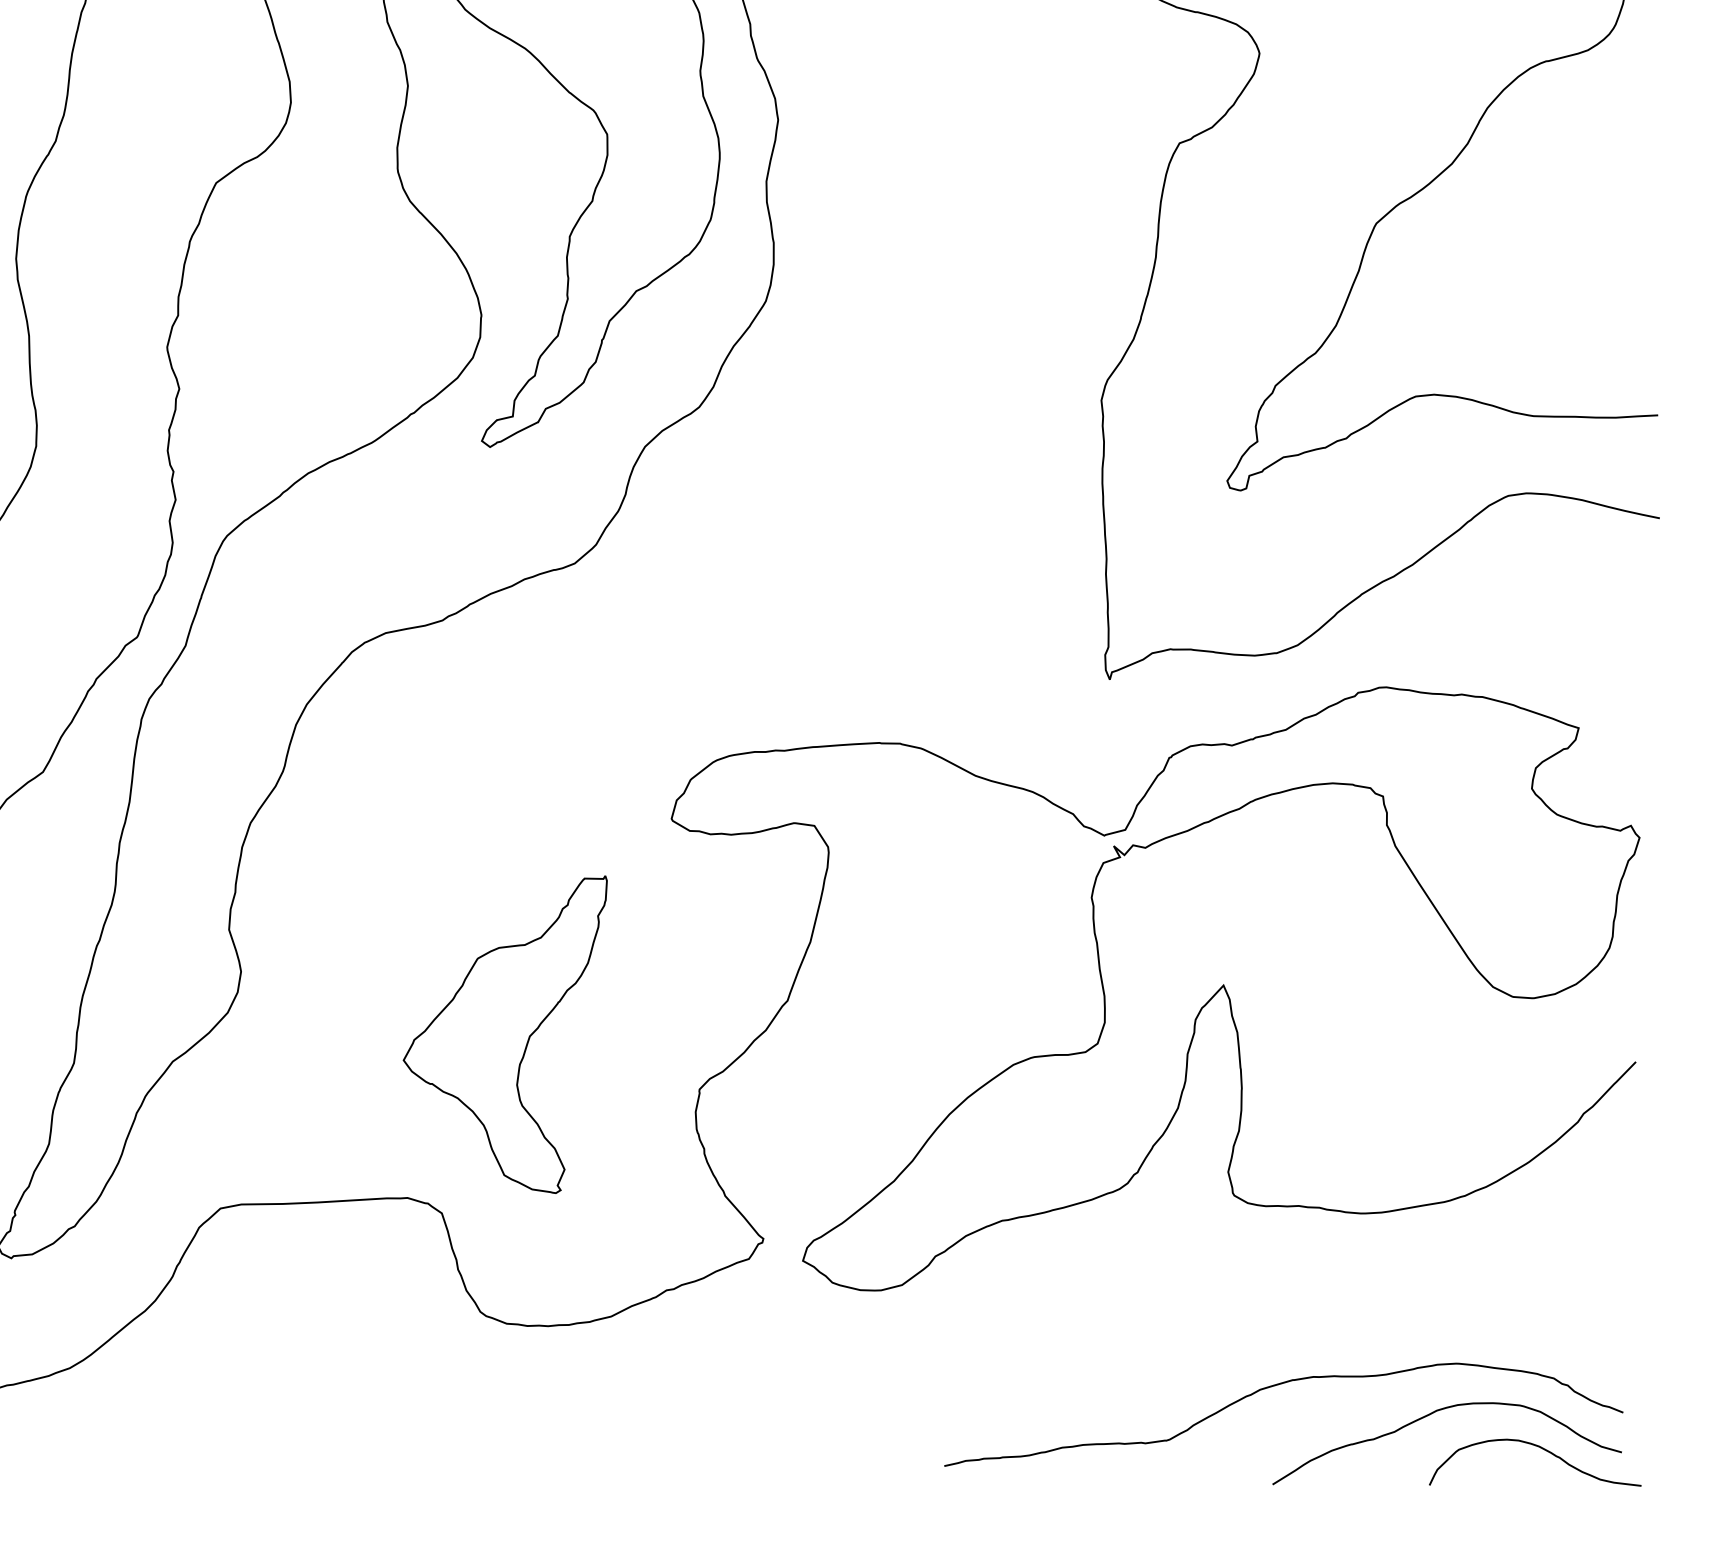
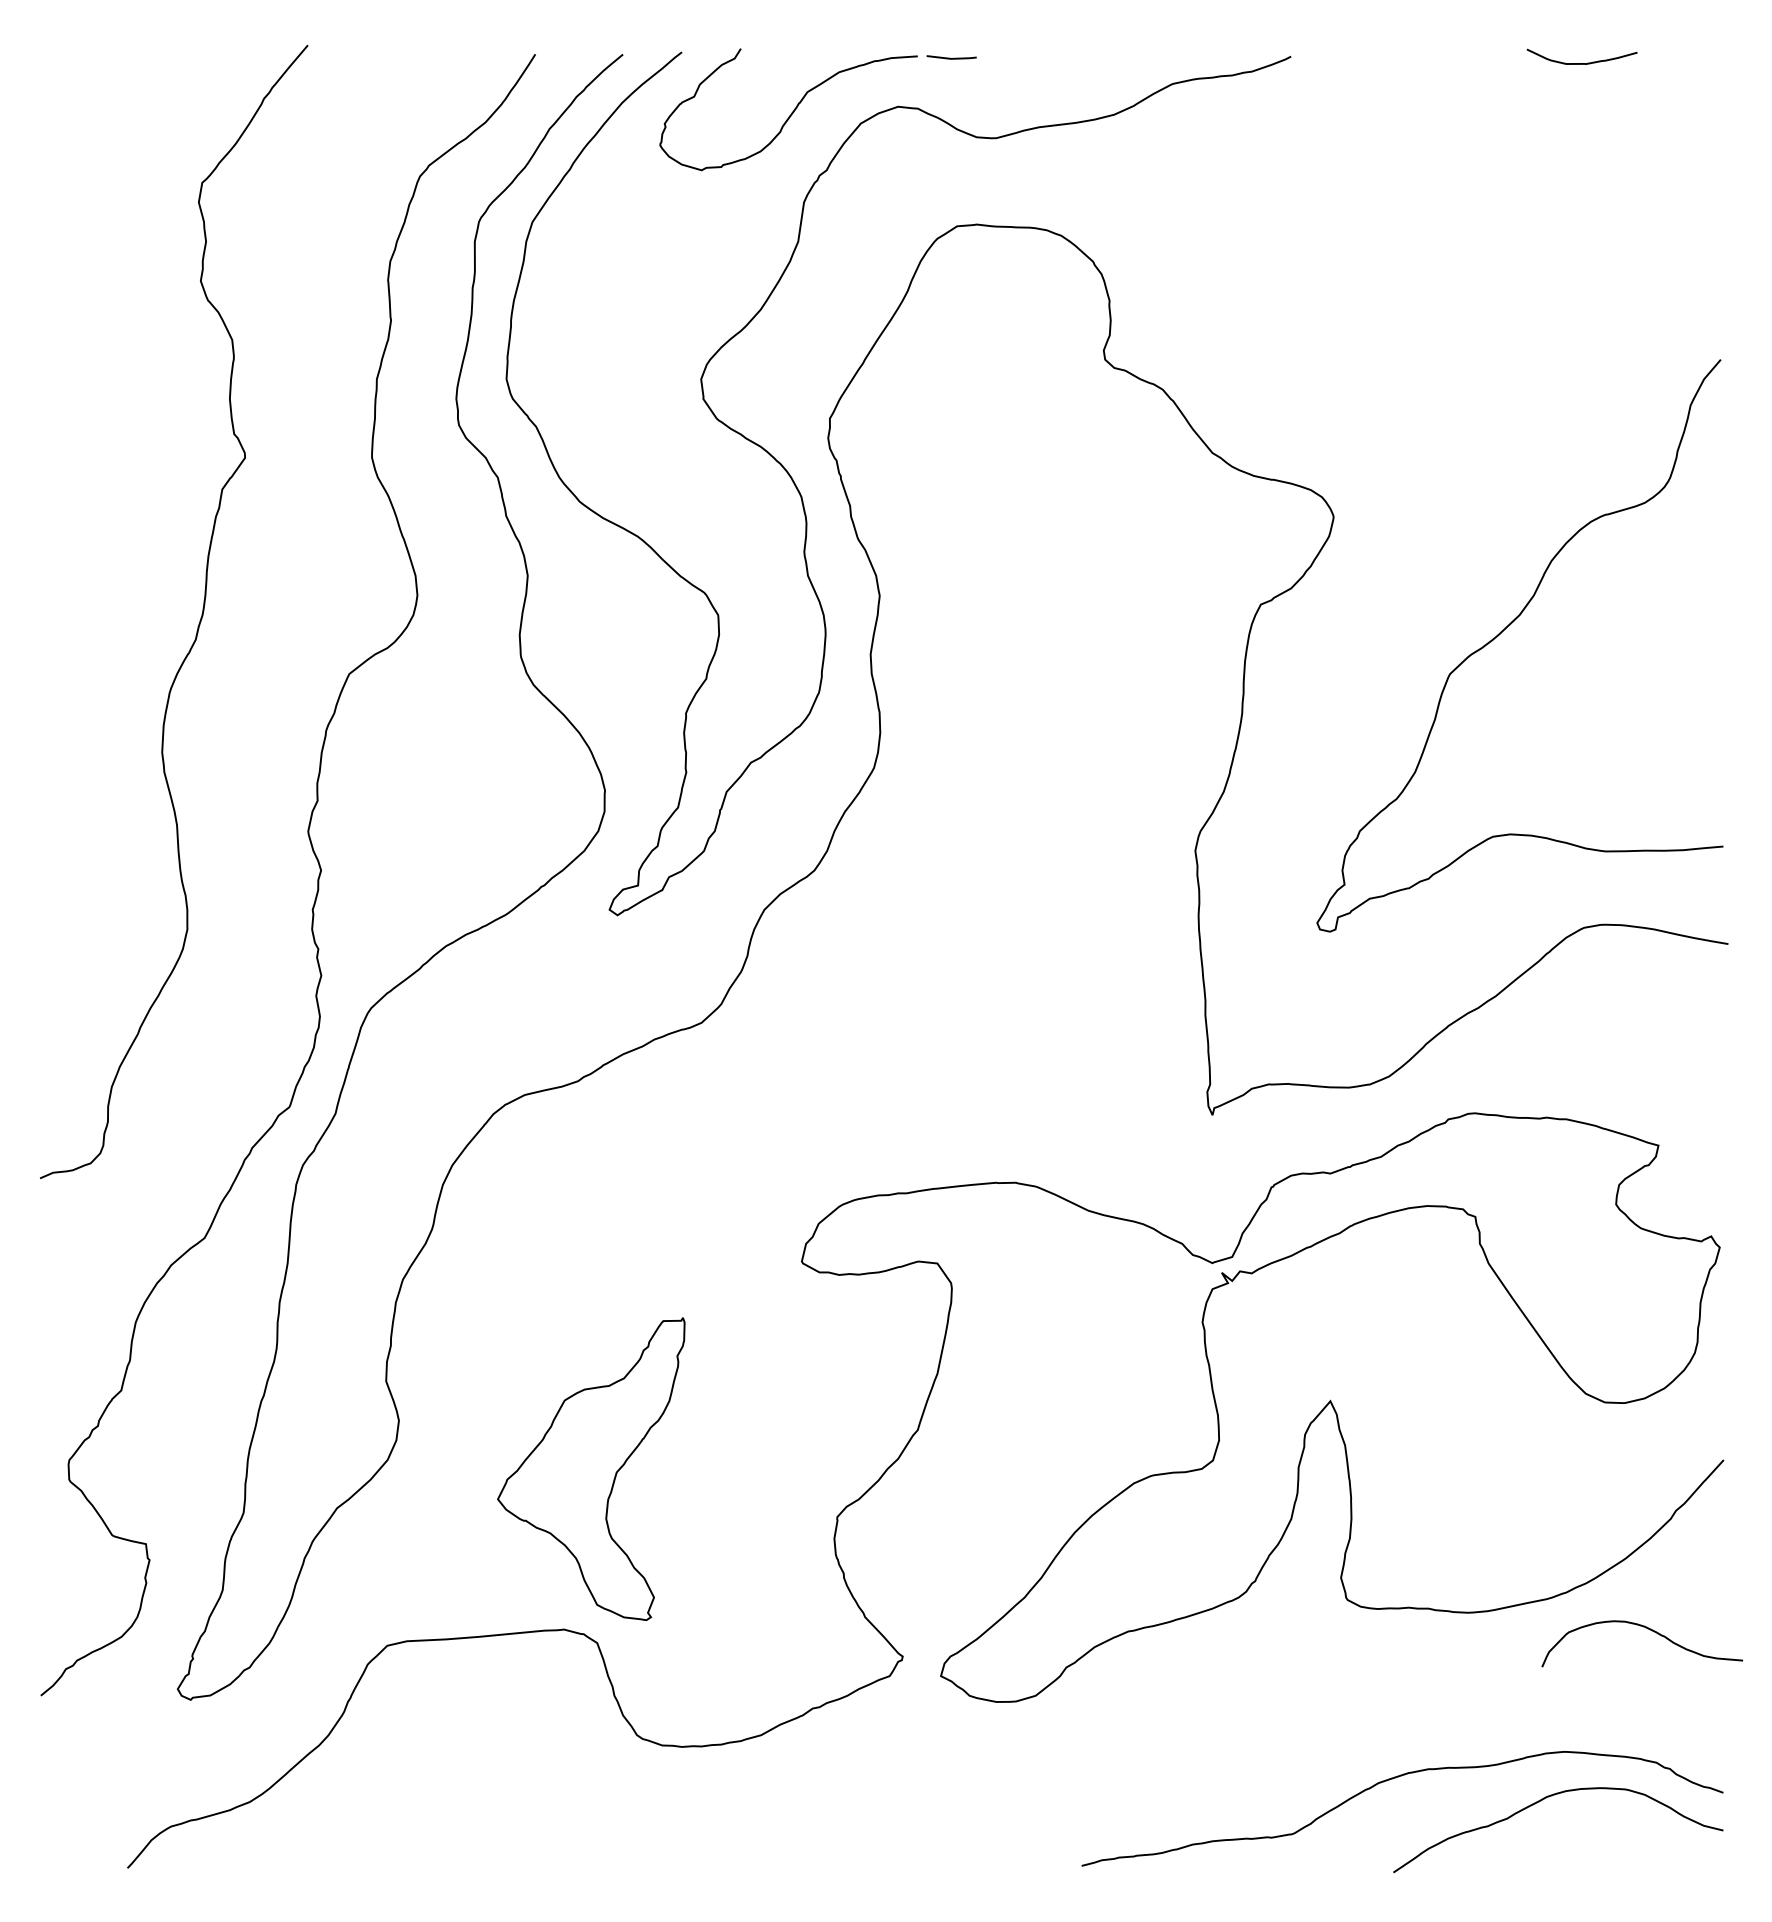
part: (503, 1031) -> (591, 1468), moved
curve: (1539, 1448) -> (1645, 1628), moved

